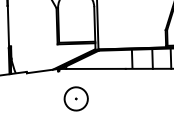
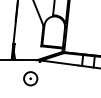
part: (75, 98) -> (30, 78), moved

